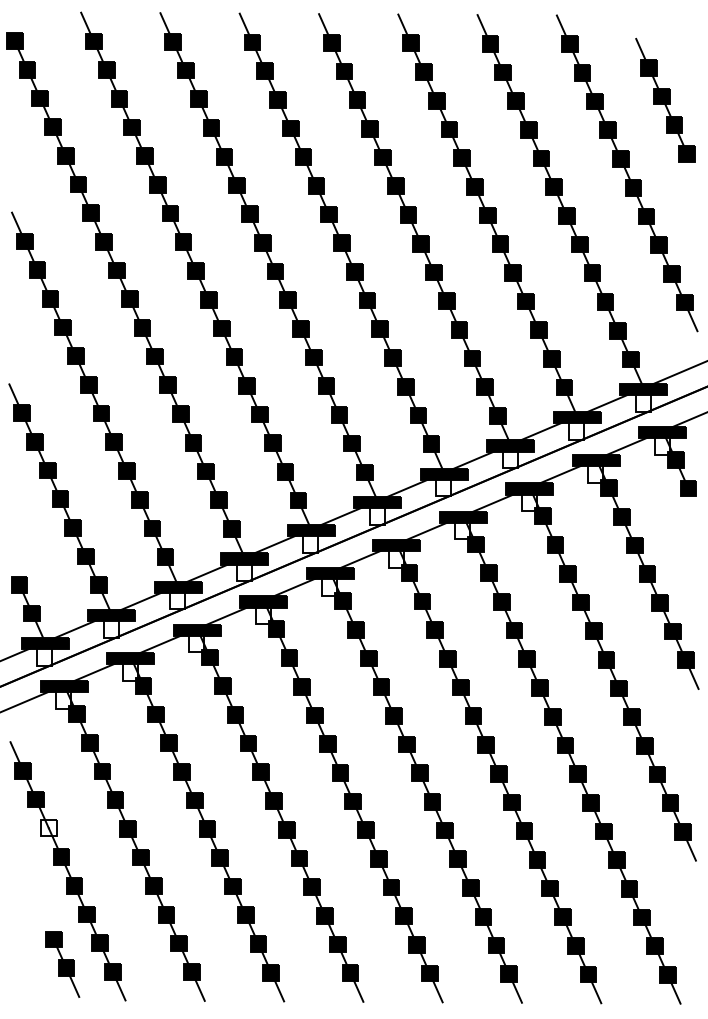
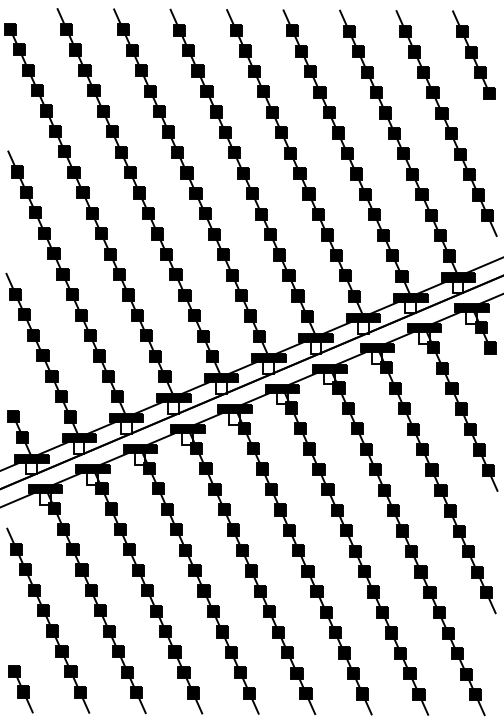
part: (665, 99) -> (473, 54), moved
fill: (48, 828) -> (34, 590), added
part: (62, 964) -> (20, 689), moved

